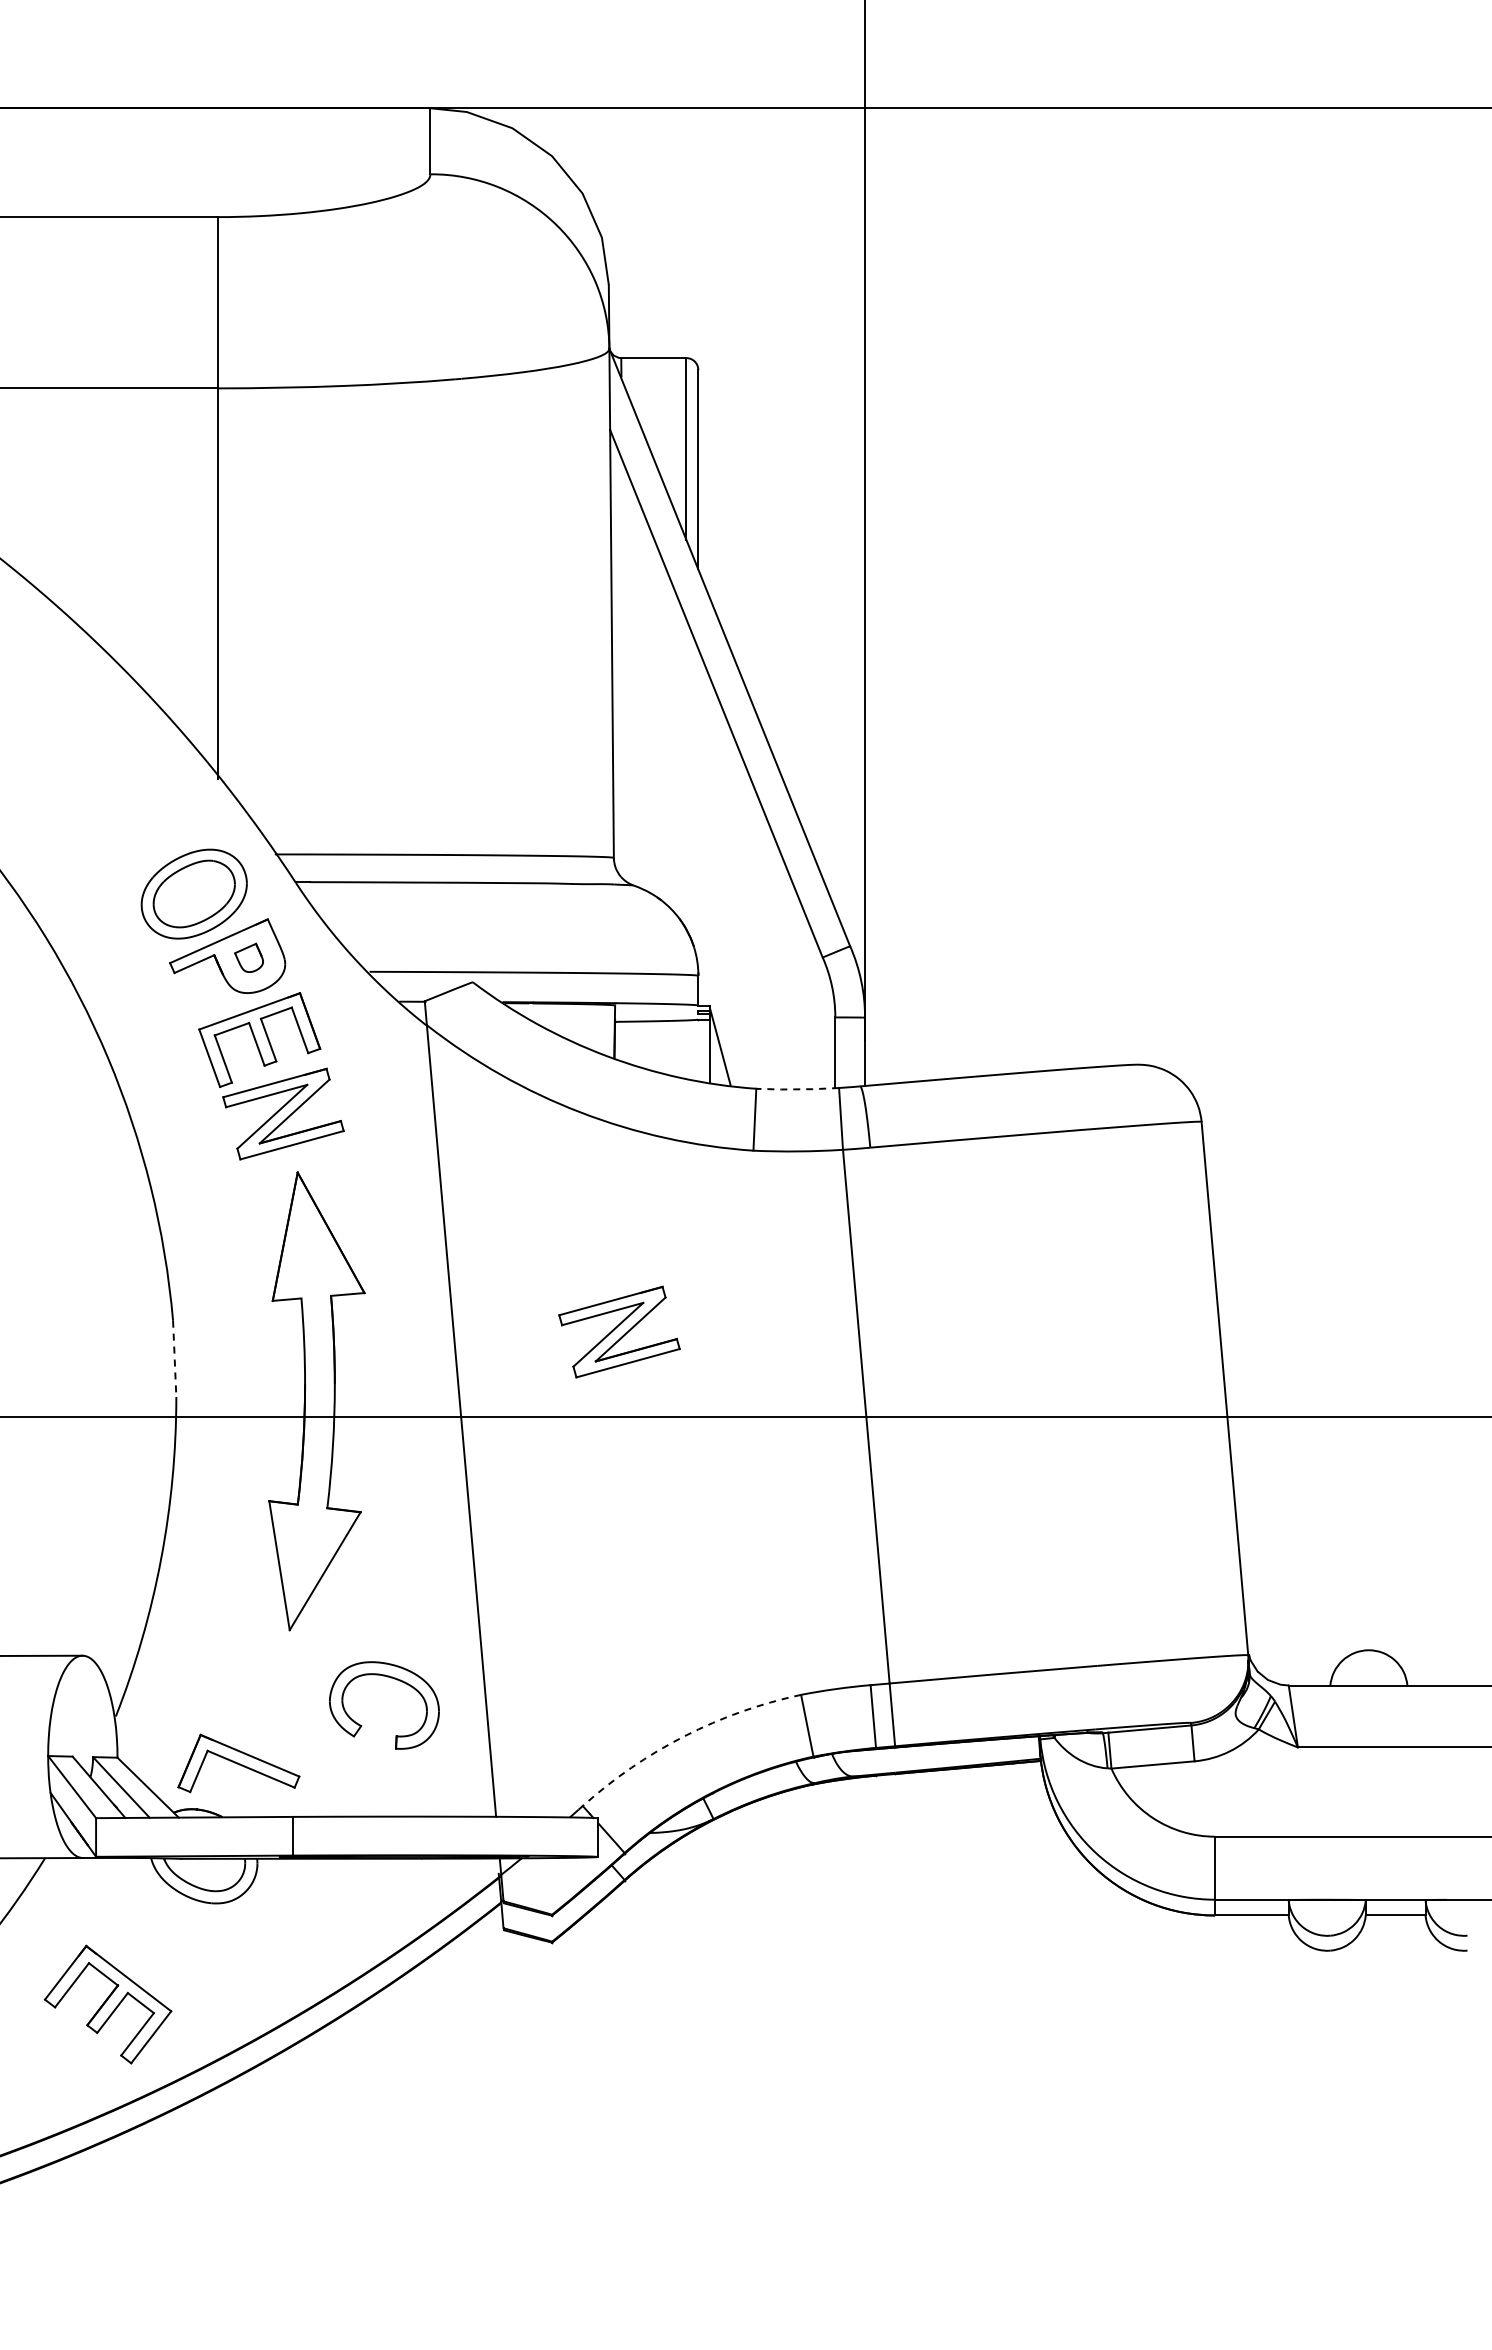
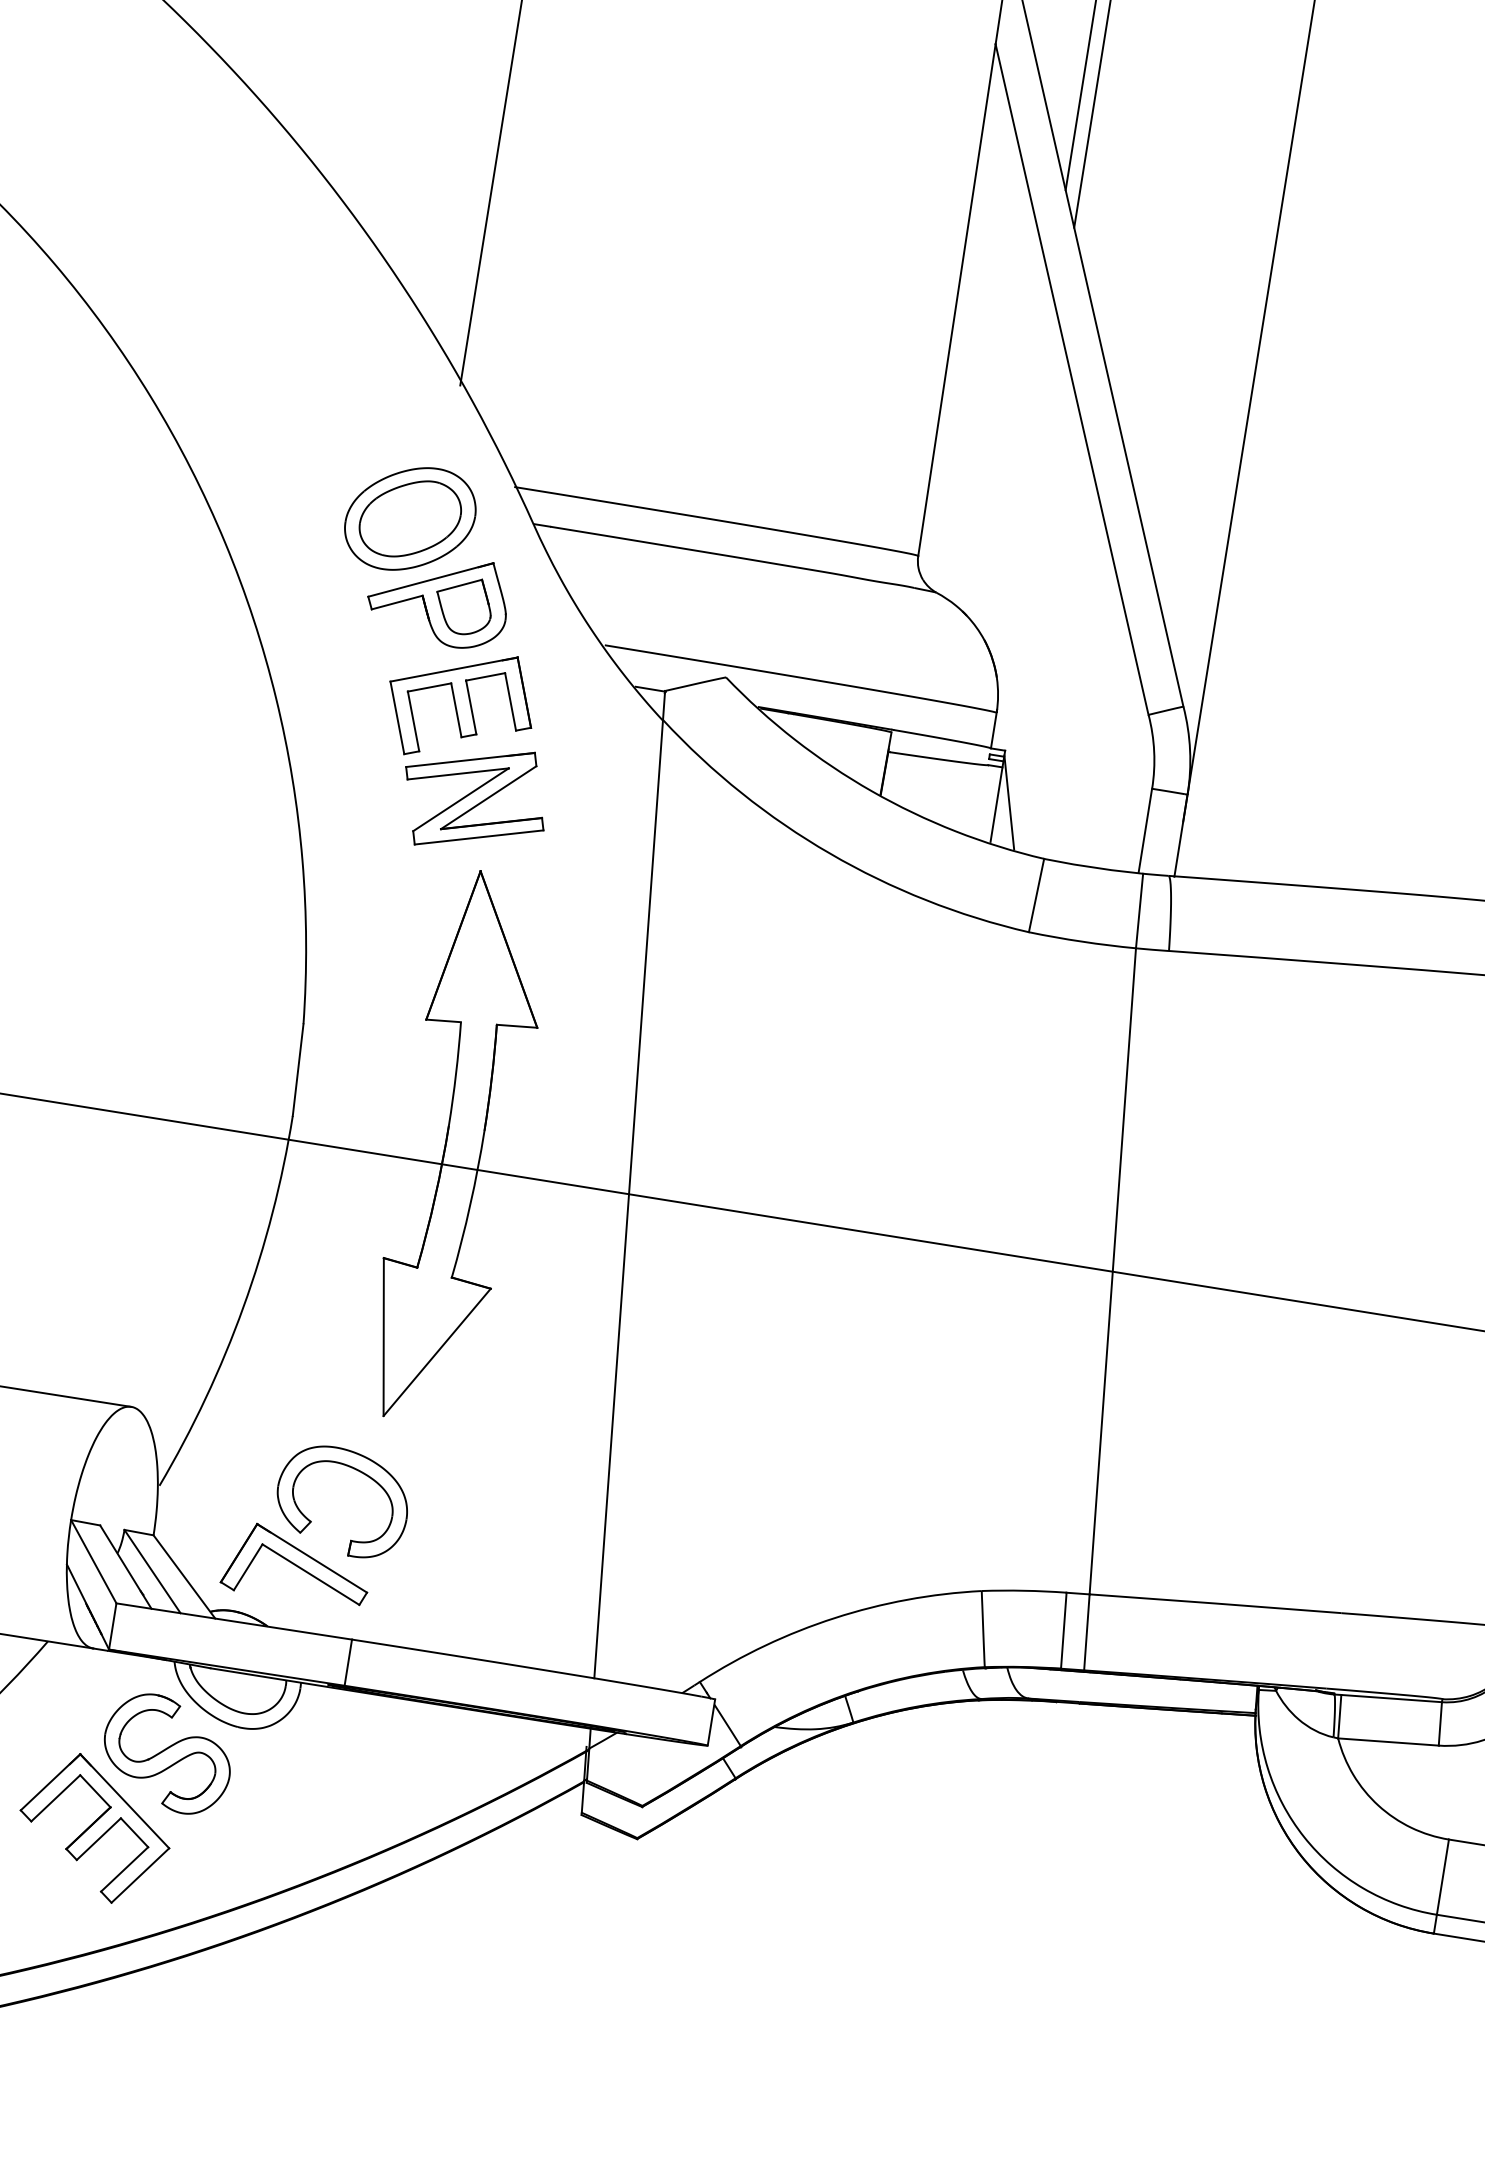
part: (248, 957) -> (462, 605), size x1.67
line: (797, 1089) -> (1093, 867), dashed -> solid
part: (619, 1331) -> (834, 1122), removed
line: (174, 1359) -> (297, 1070), dashed -> solid
part: (394, 1679) -> (359, 1472), moved
arc: (684, 1736) -> (834, 1618), dashed -> solid
part: (157, 1933) -> (167, 1752), added

